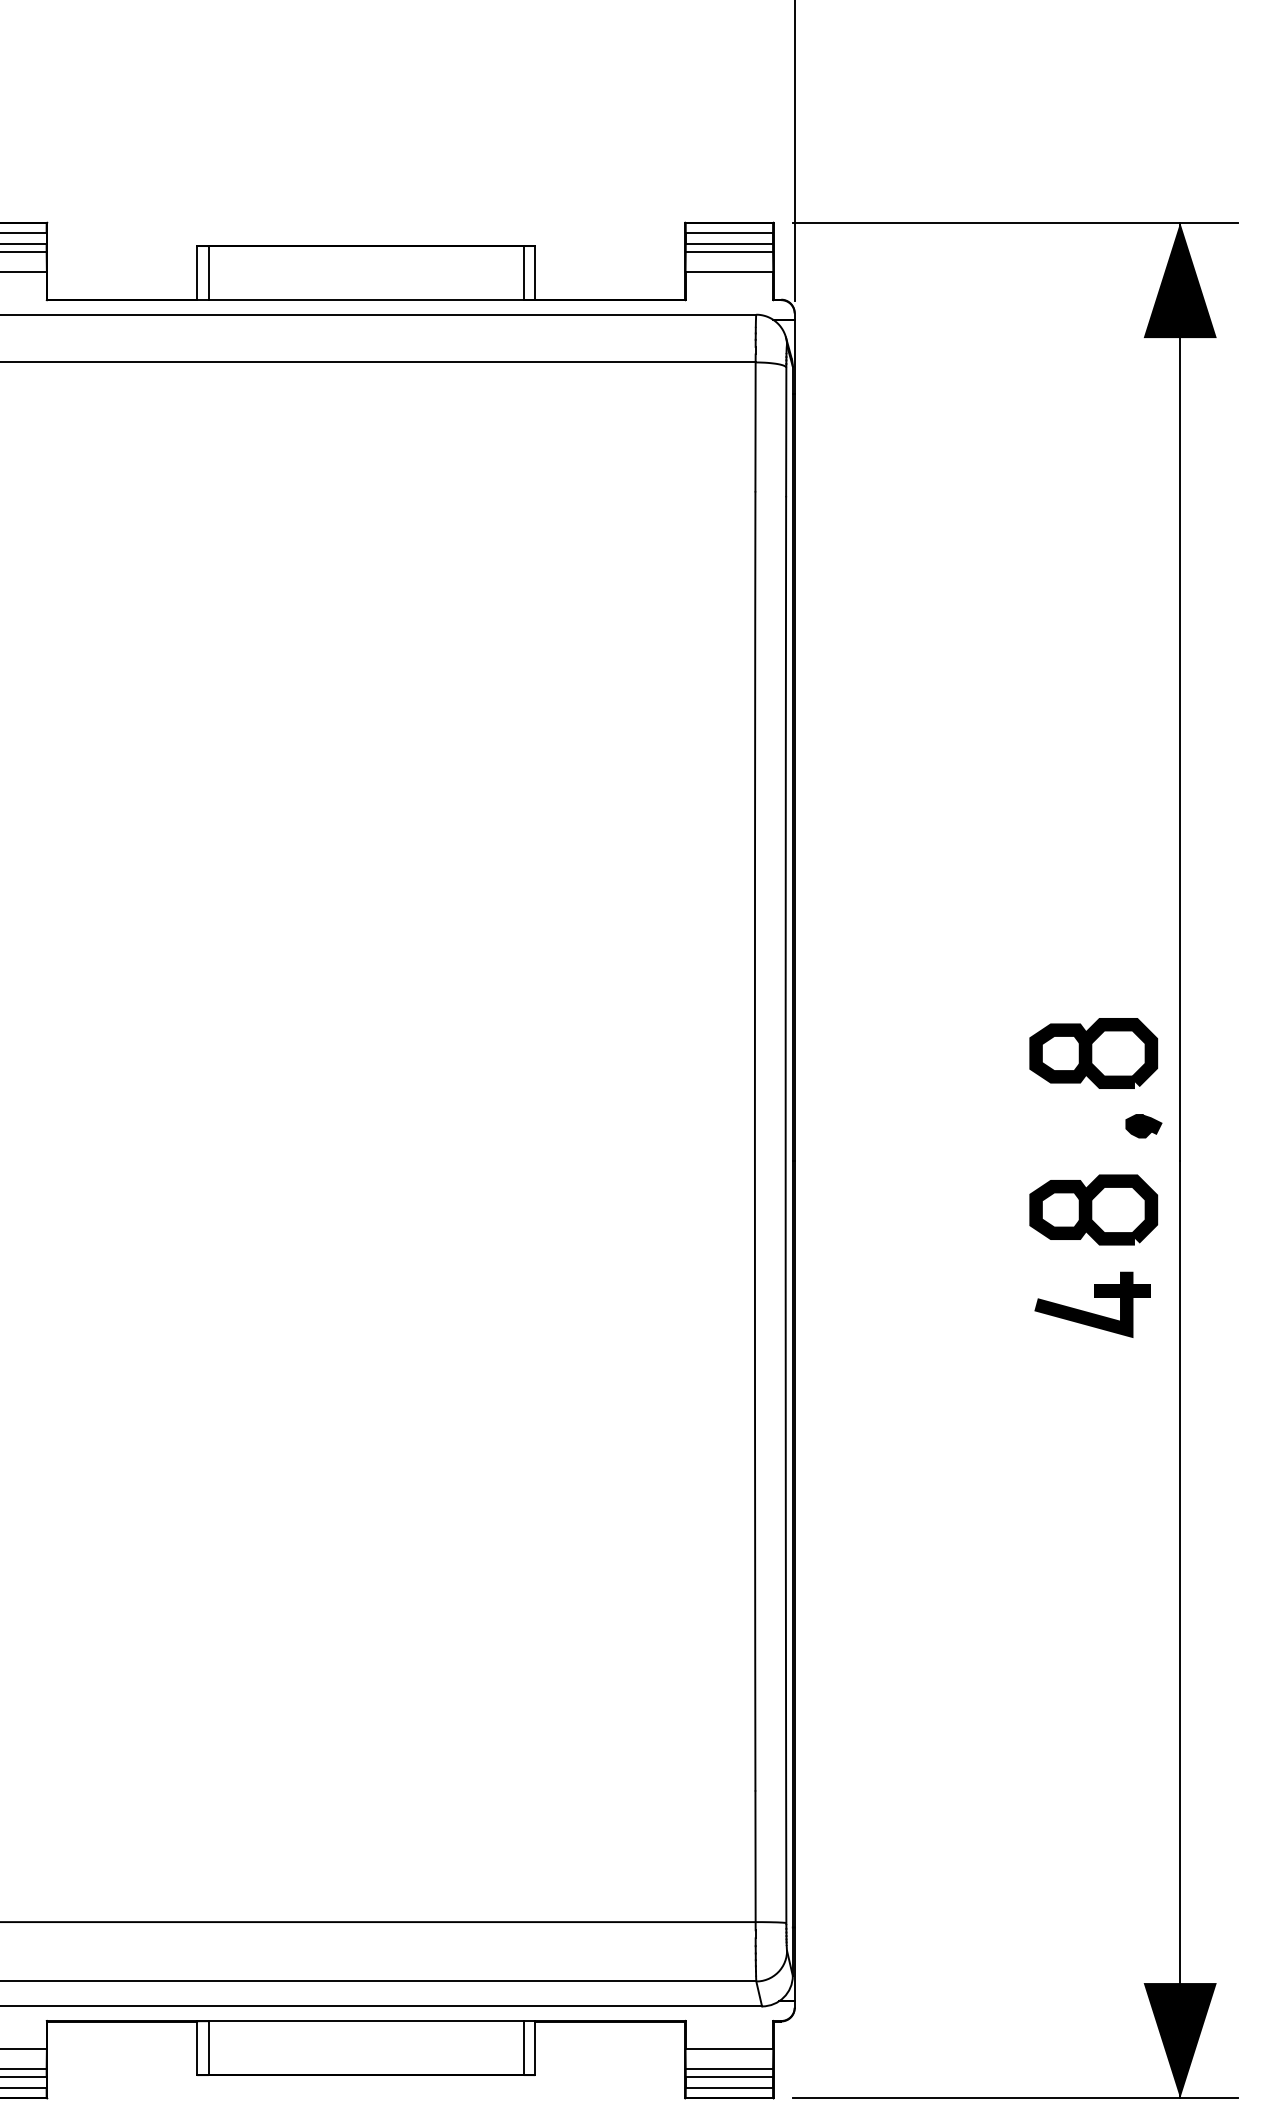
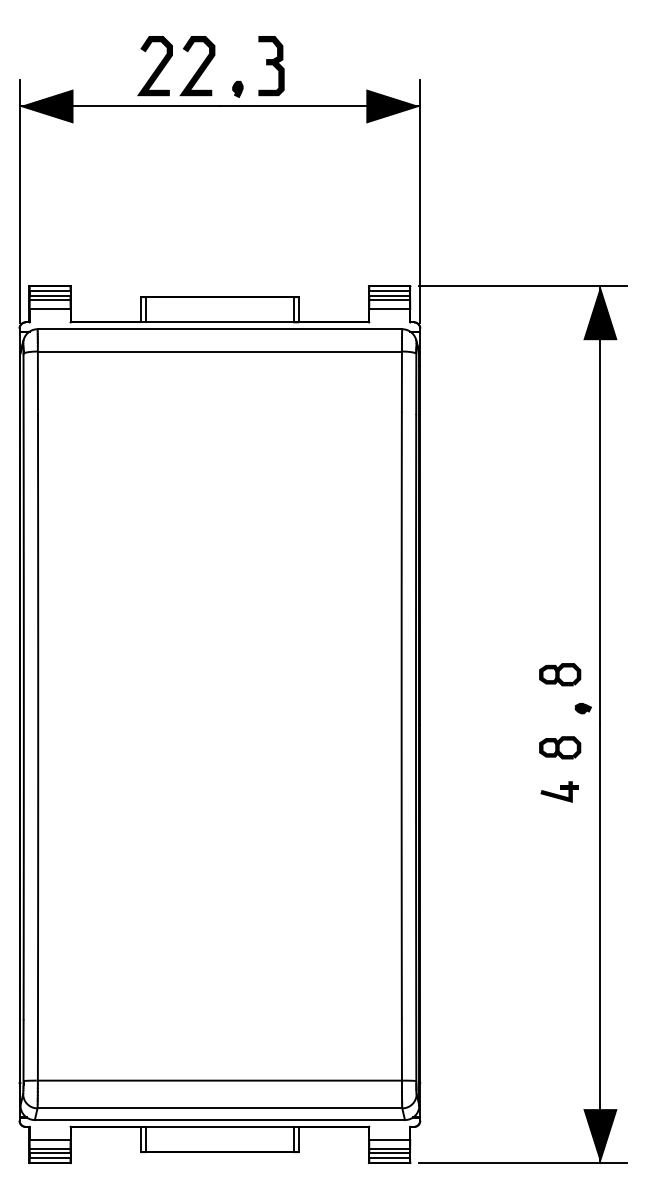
part: (1094, 1053) -> (560, 674), size x0.7
part: (1094, 1209) -> (560, 747), size x0.7
part: (1092, 1303) -> (559, 791), size x0.7

